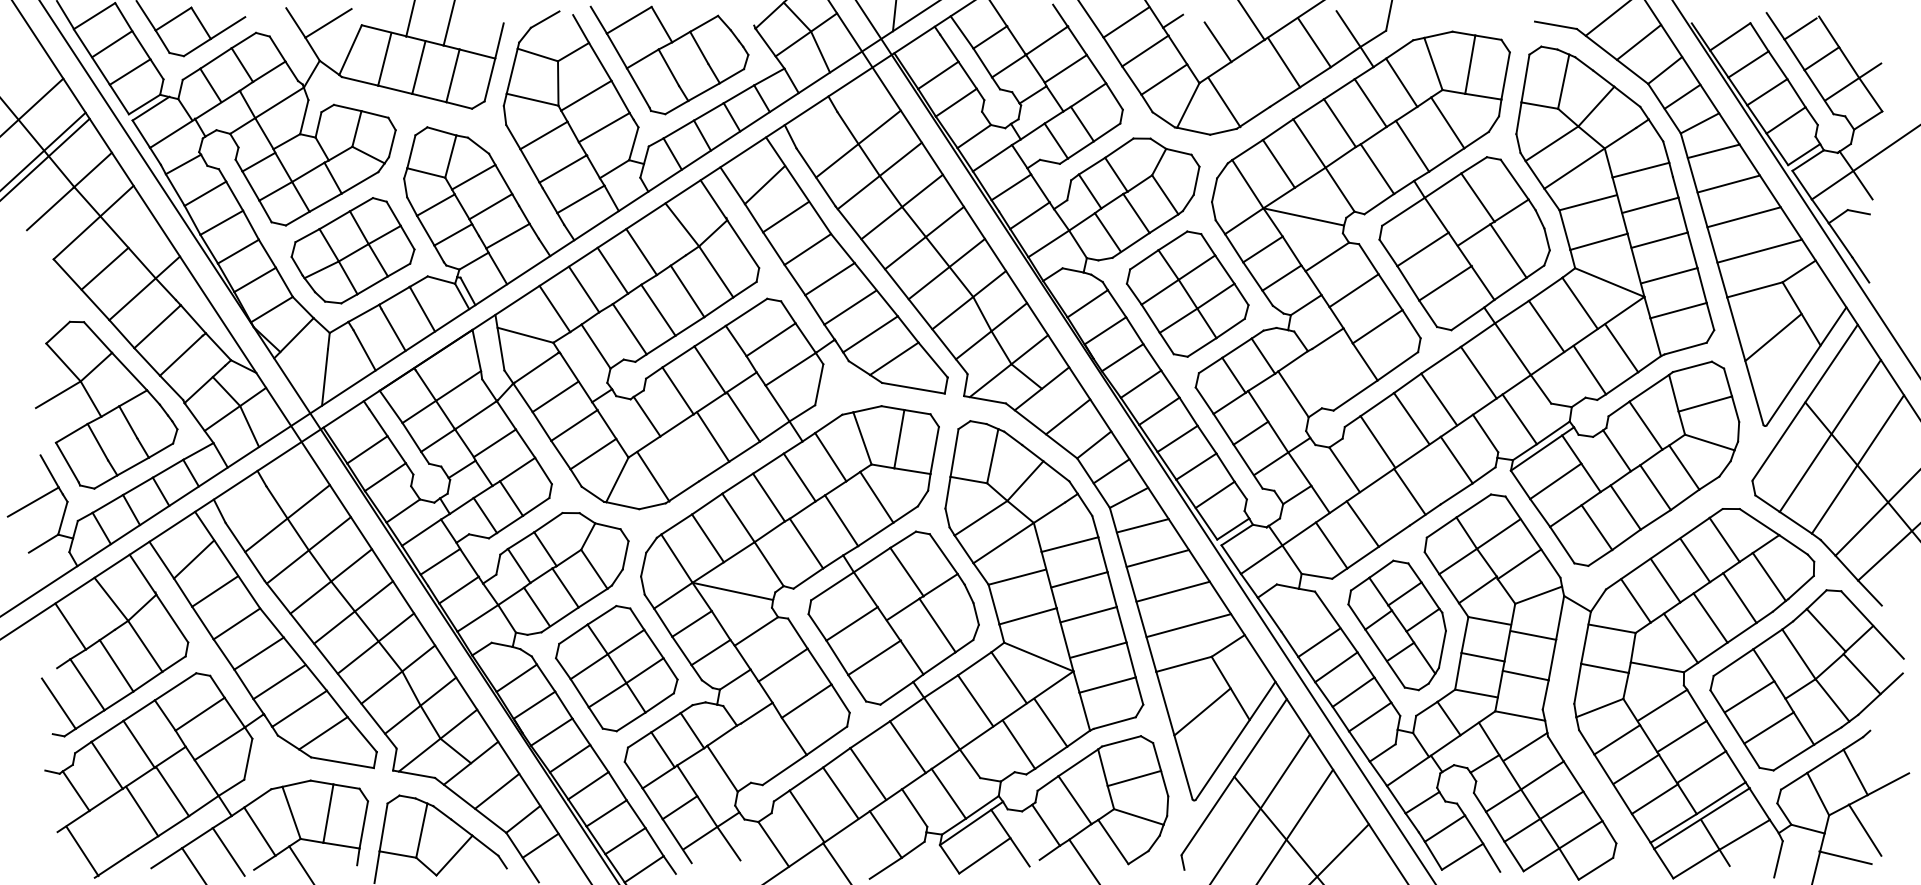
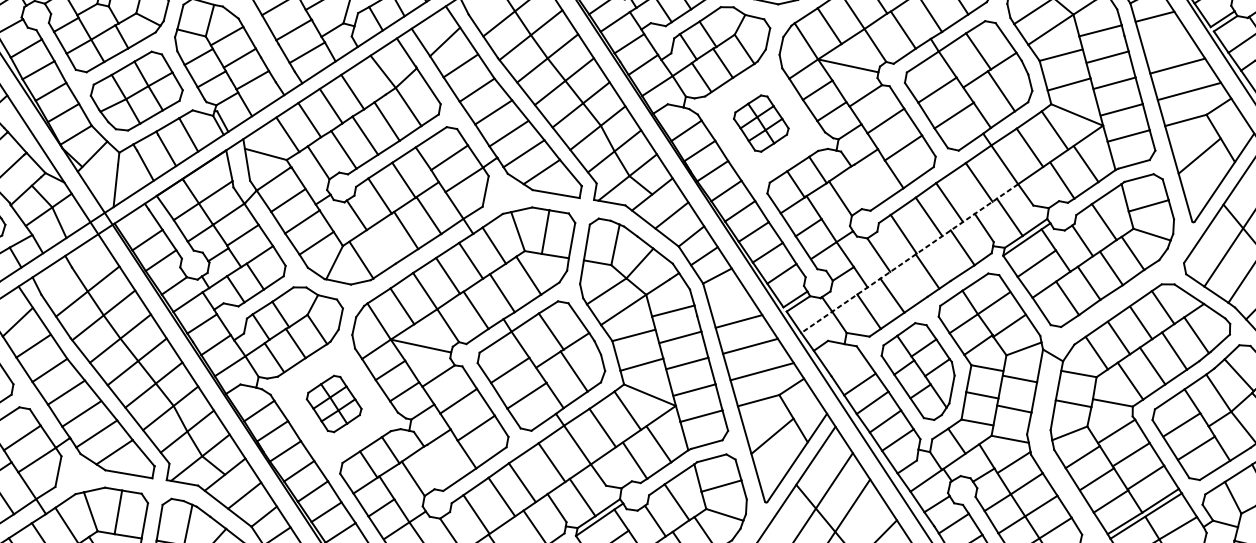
line: (1728, 183) -> (1166, 40), removed
part: (1187, 293) -> (761, 123), size x0.6
line: (1385, 474) -> (909, 258), solid -> dashed
line: (1142, 525) -> (727, 296), removed
part: (616, 668) -> (333, 403), size x0.6

